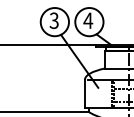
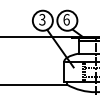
text: (88, 20) -> (66, 19), 4 -> 6

